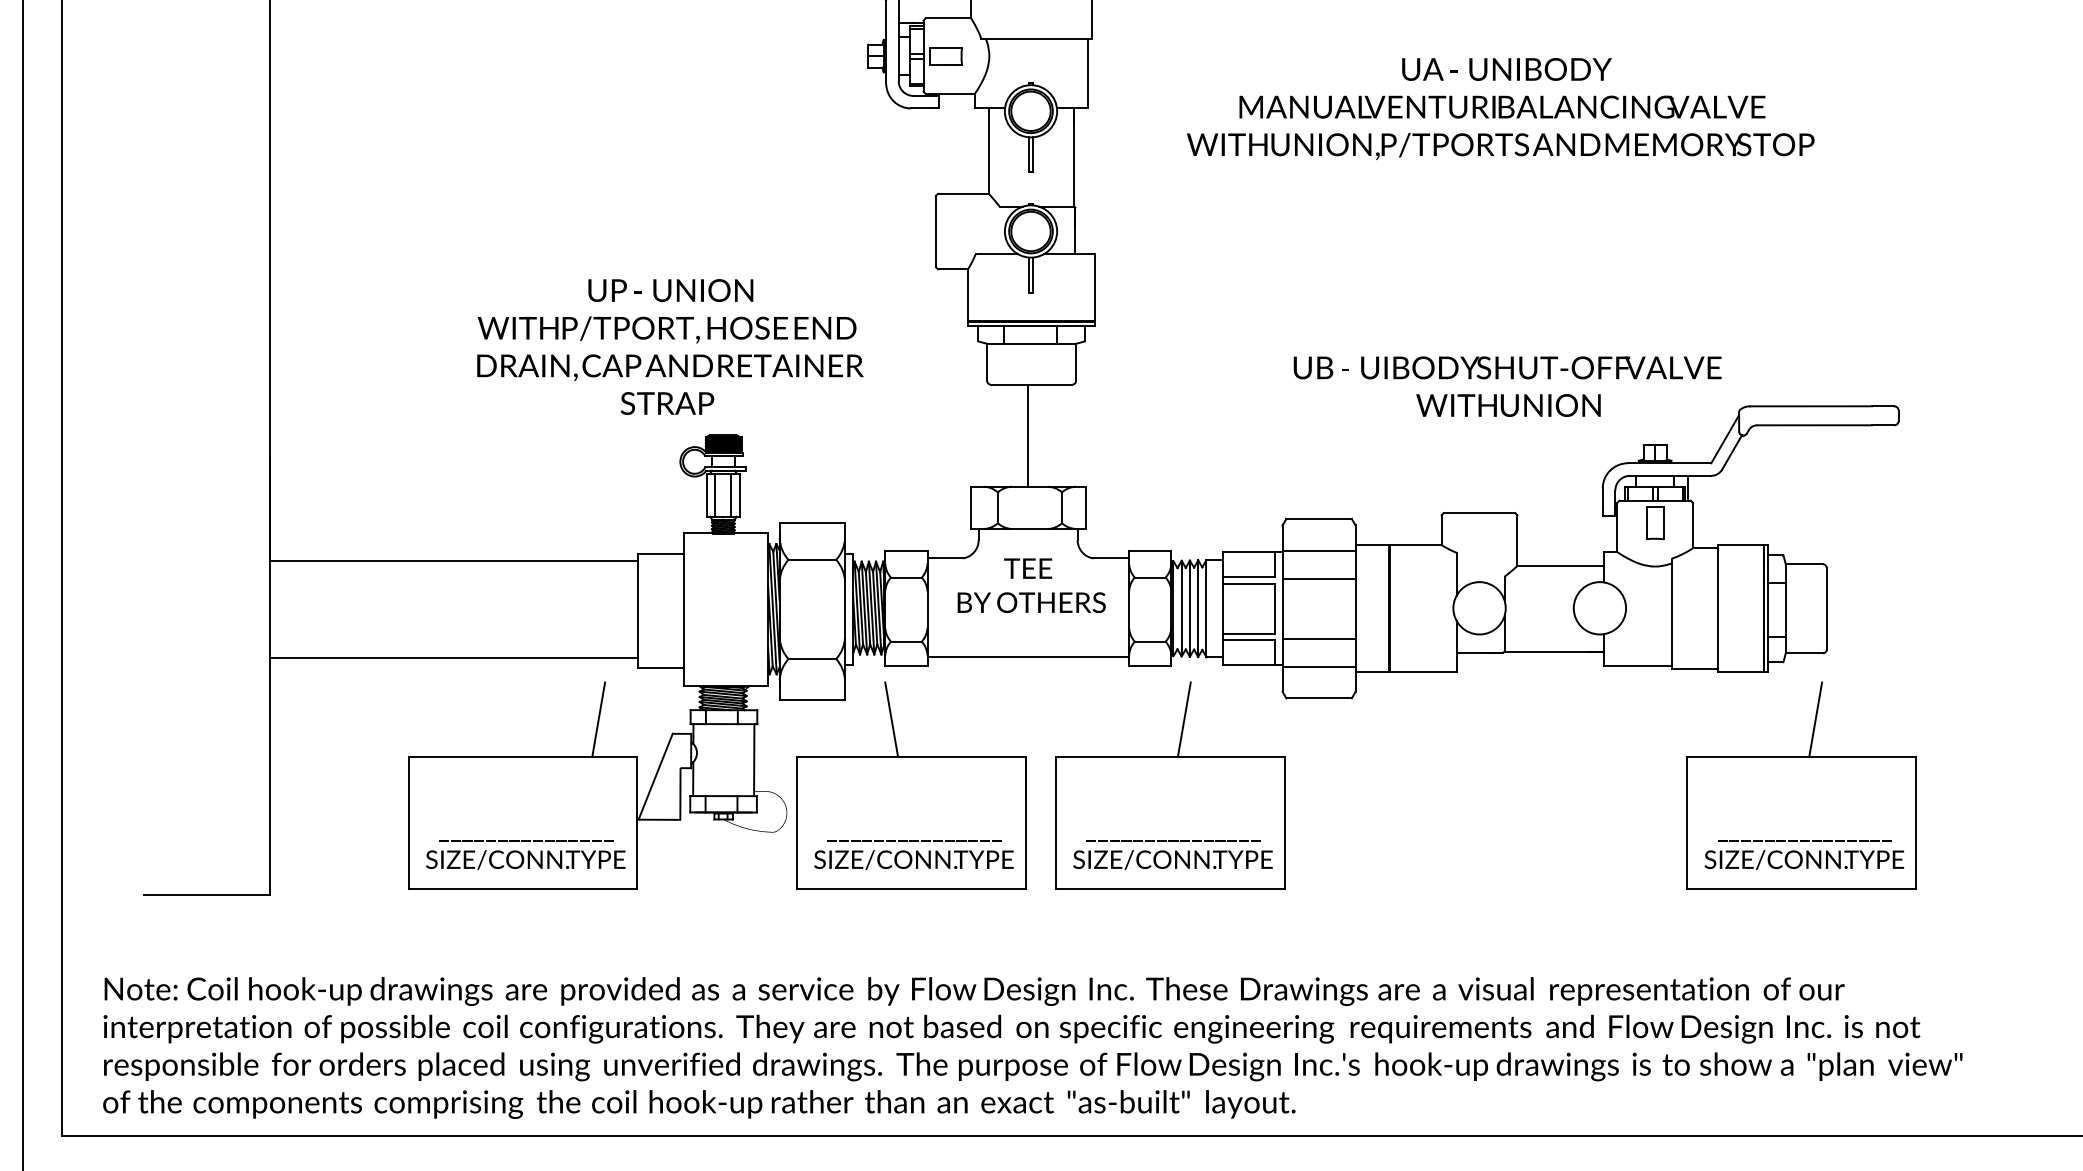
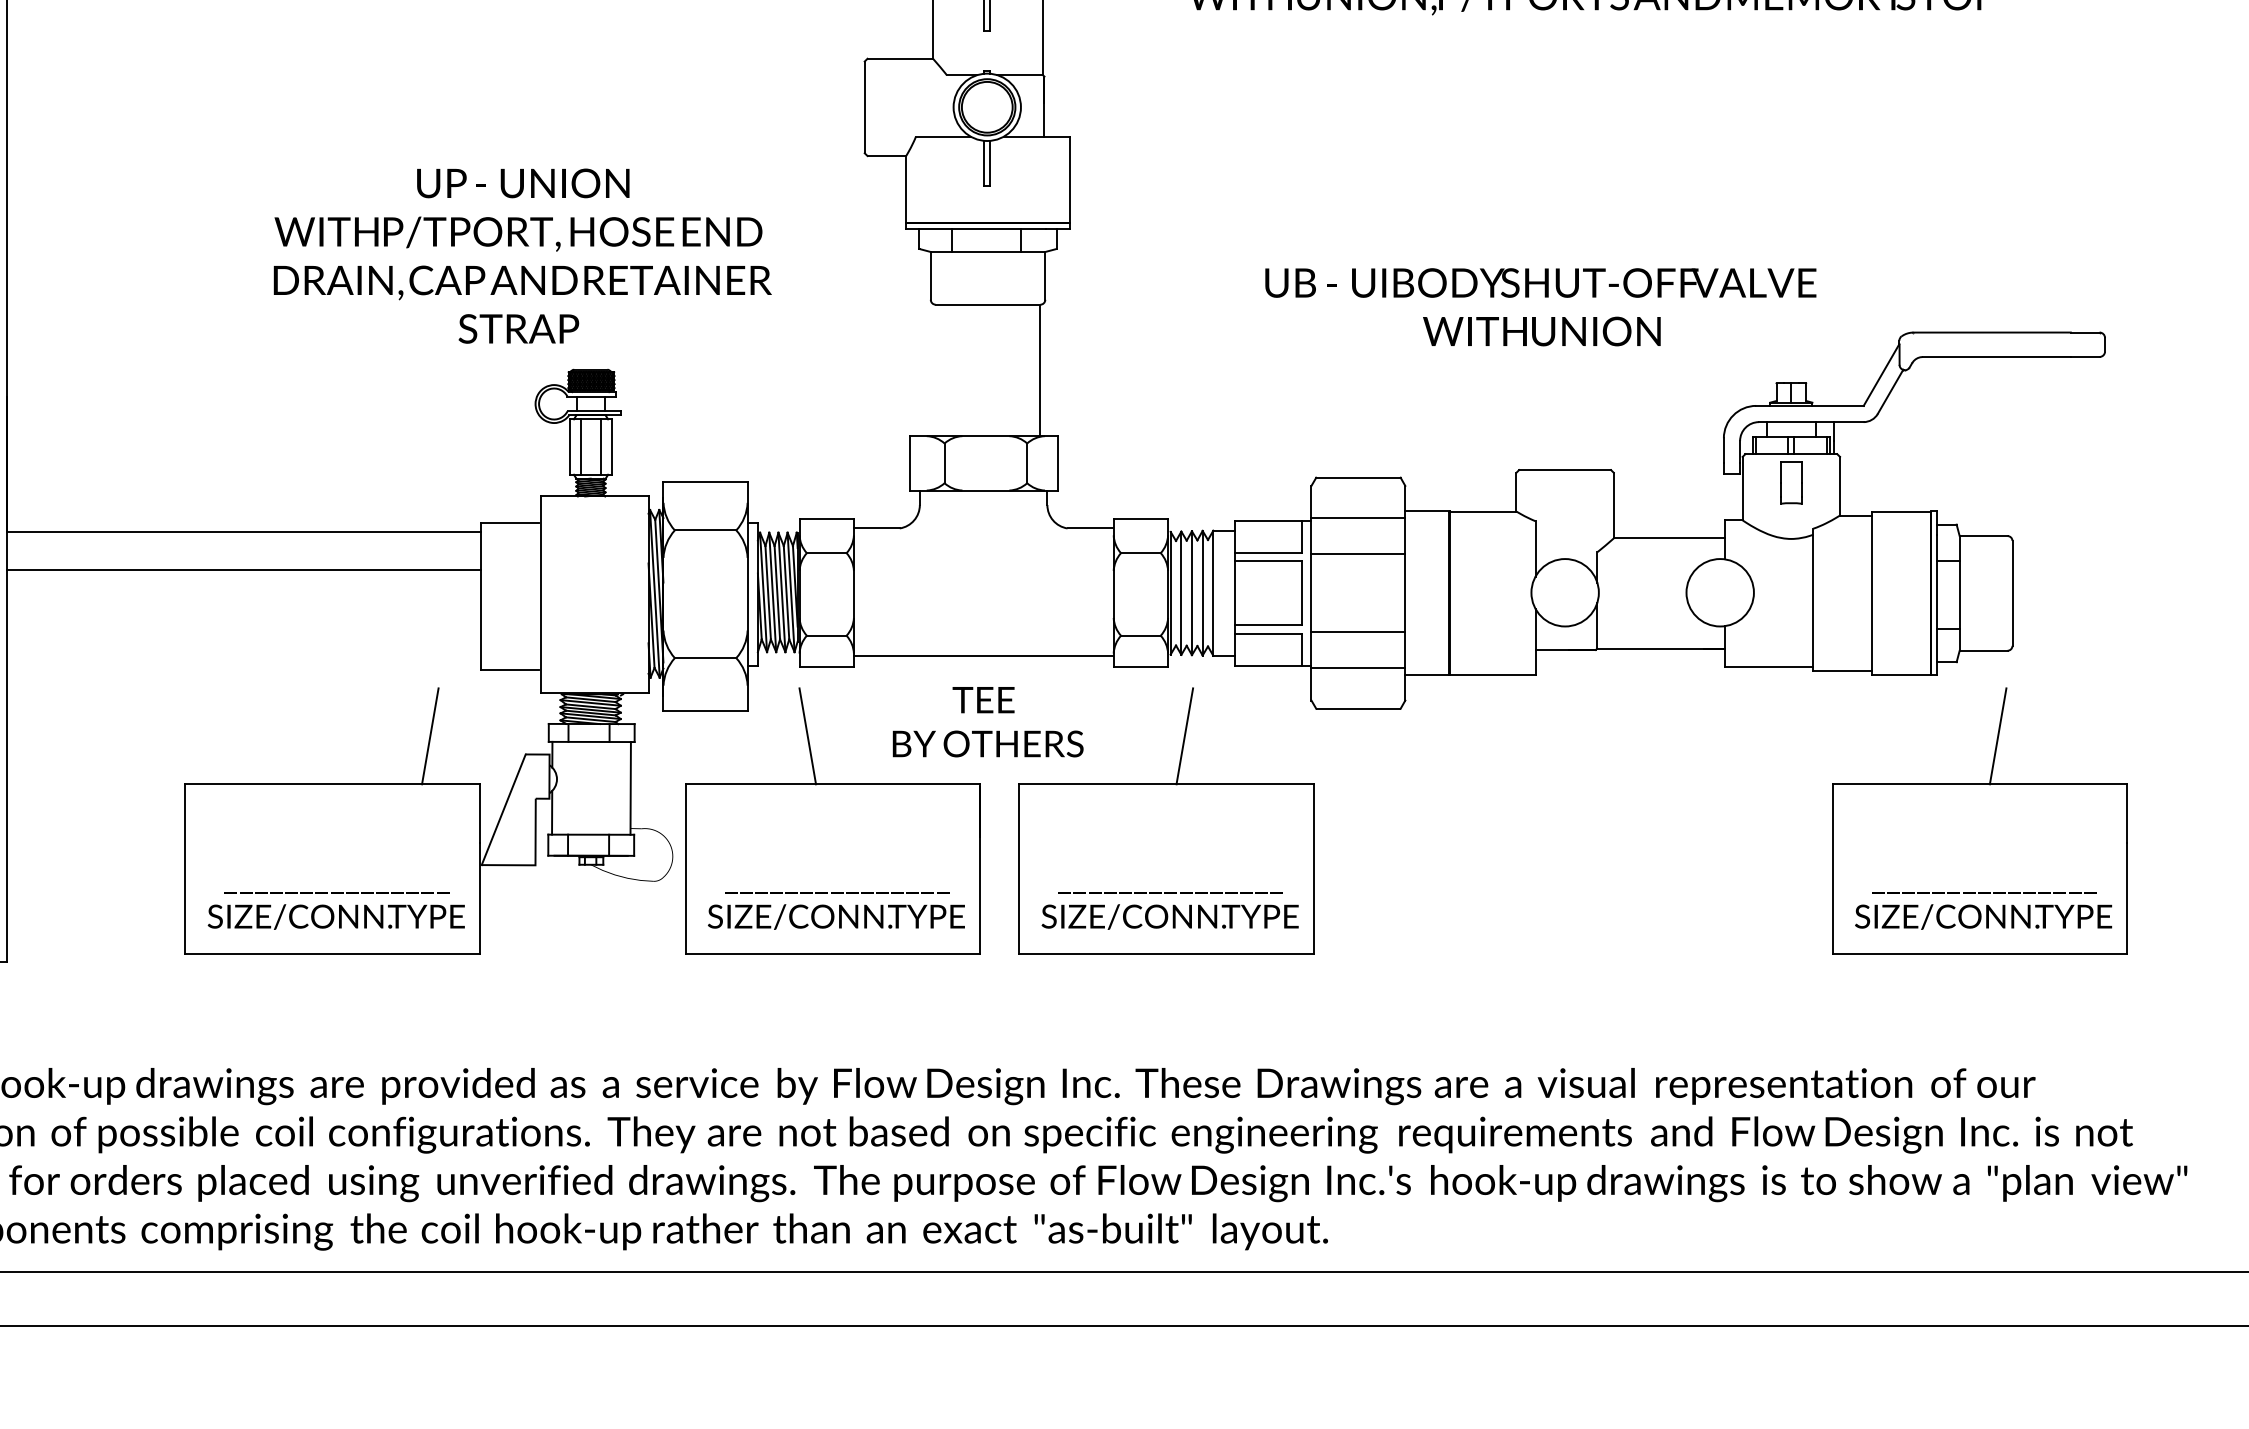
text: (1507, 386) -> (1540, 307), moved
line: (1027, 436) -> (1039, 371), moved
text: (1031, 585) -> (987, 721), moved
line: (453, 657) -> (243, 569), moved

